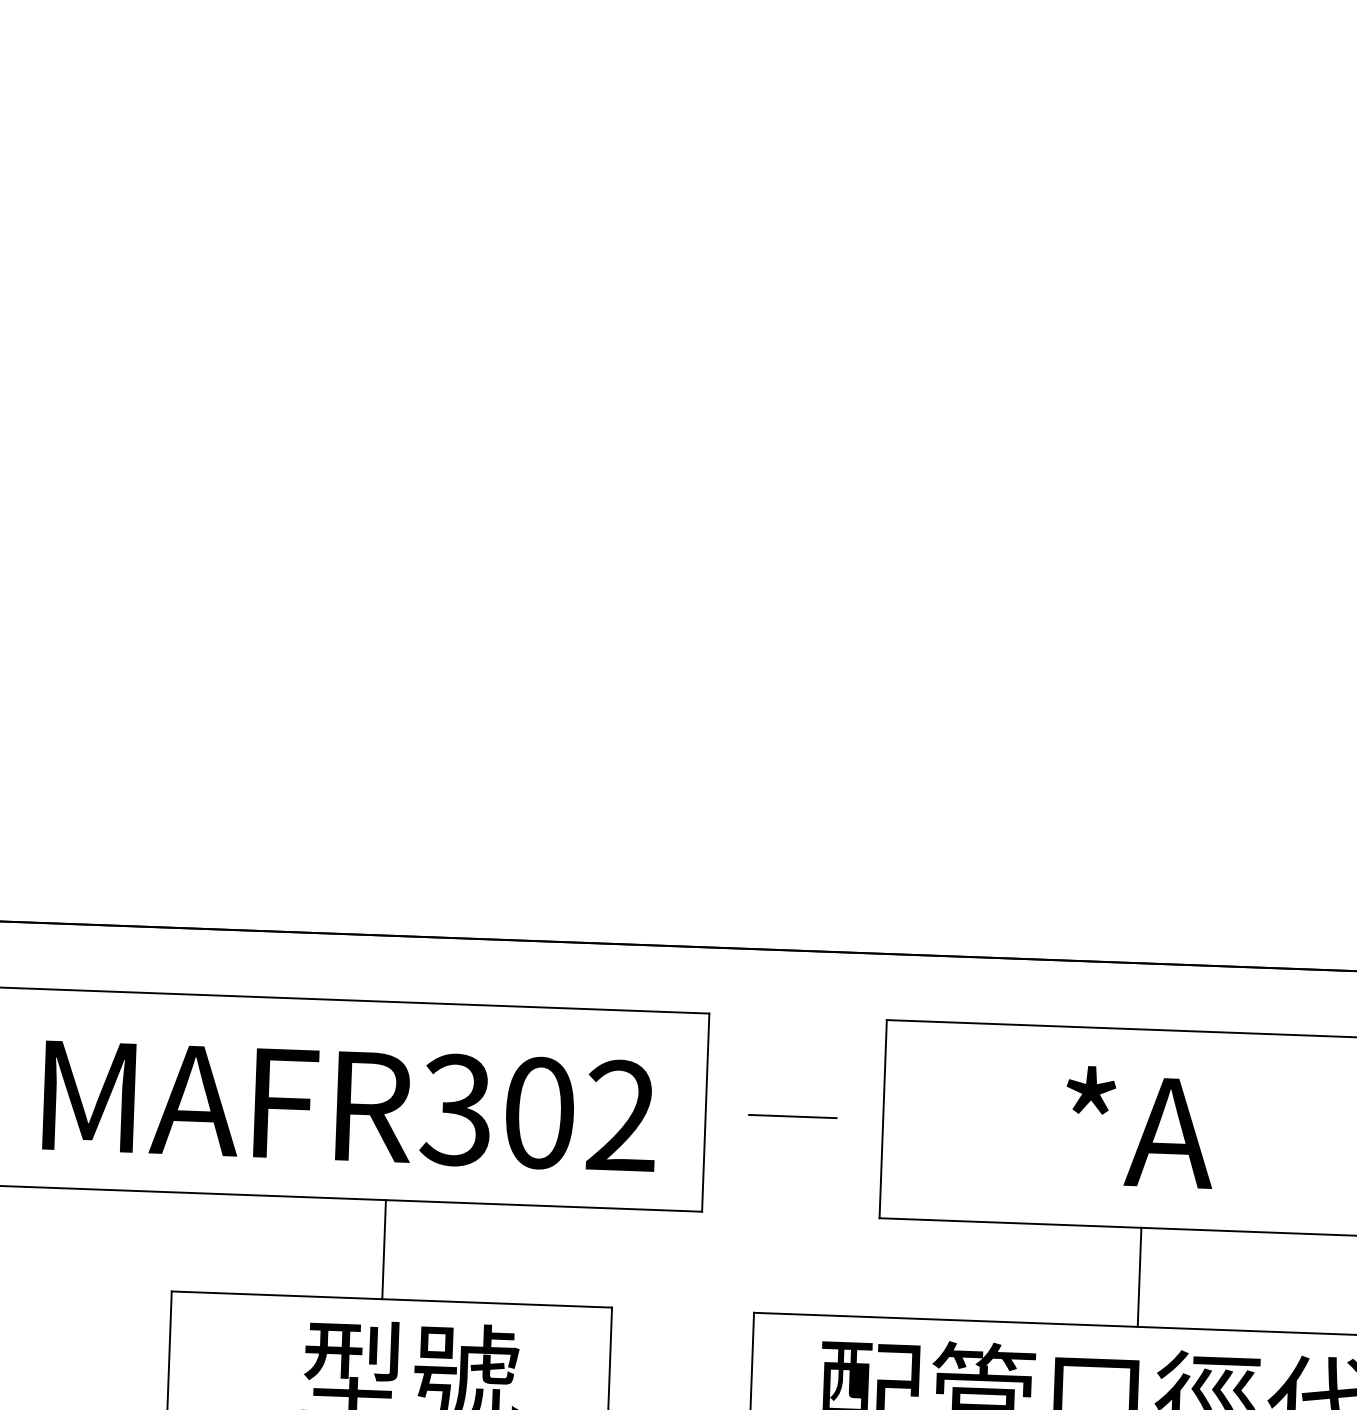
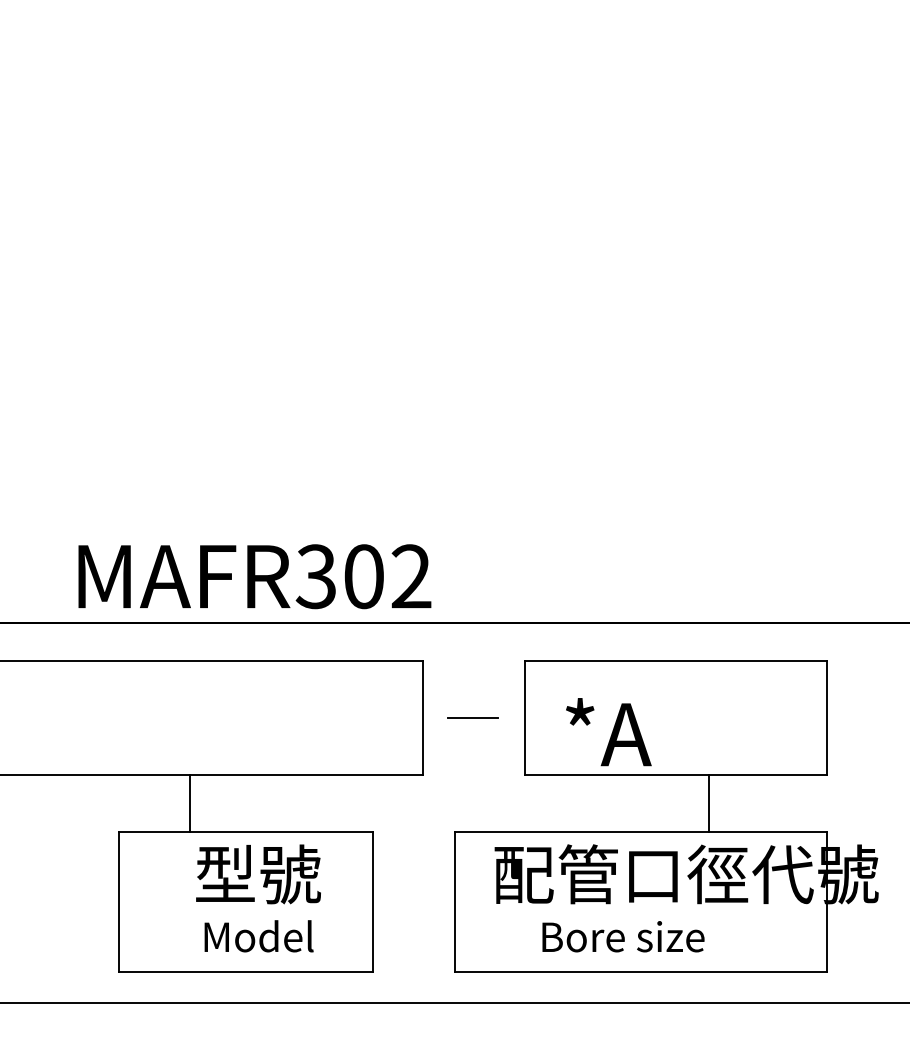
text: (349, 1105) -> (254, 576), moved
text: (1139, 1127) -> (608, 732), moved
line: (384, 1249) -> (189, 803), moved
line: (1138, 1277) -> (708, 803), moved

